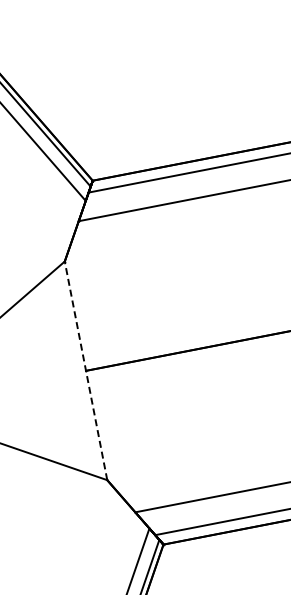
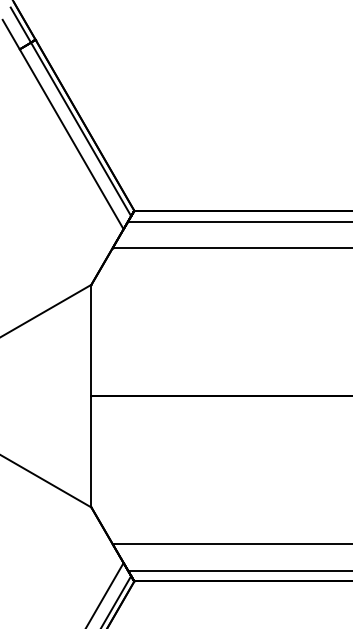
line: (85, 370) -> (91, 395), dashed -> solid

